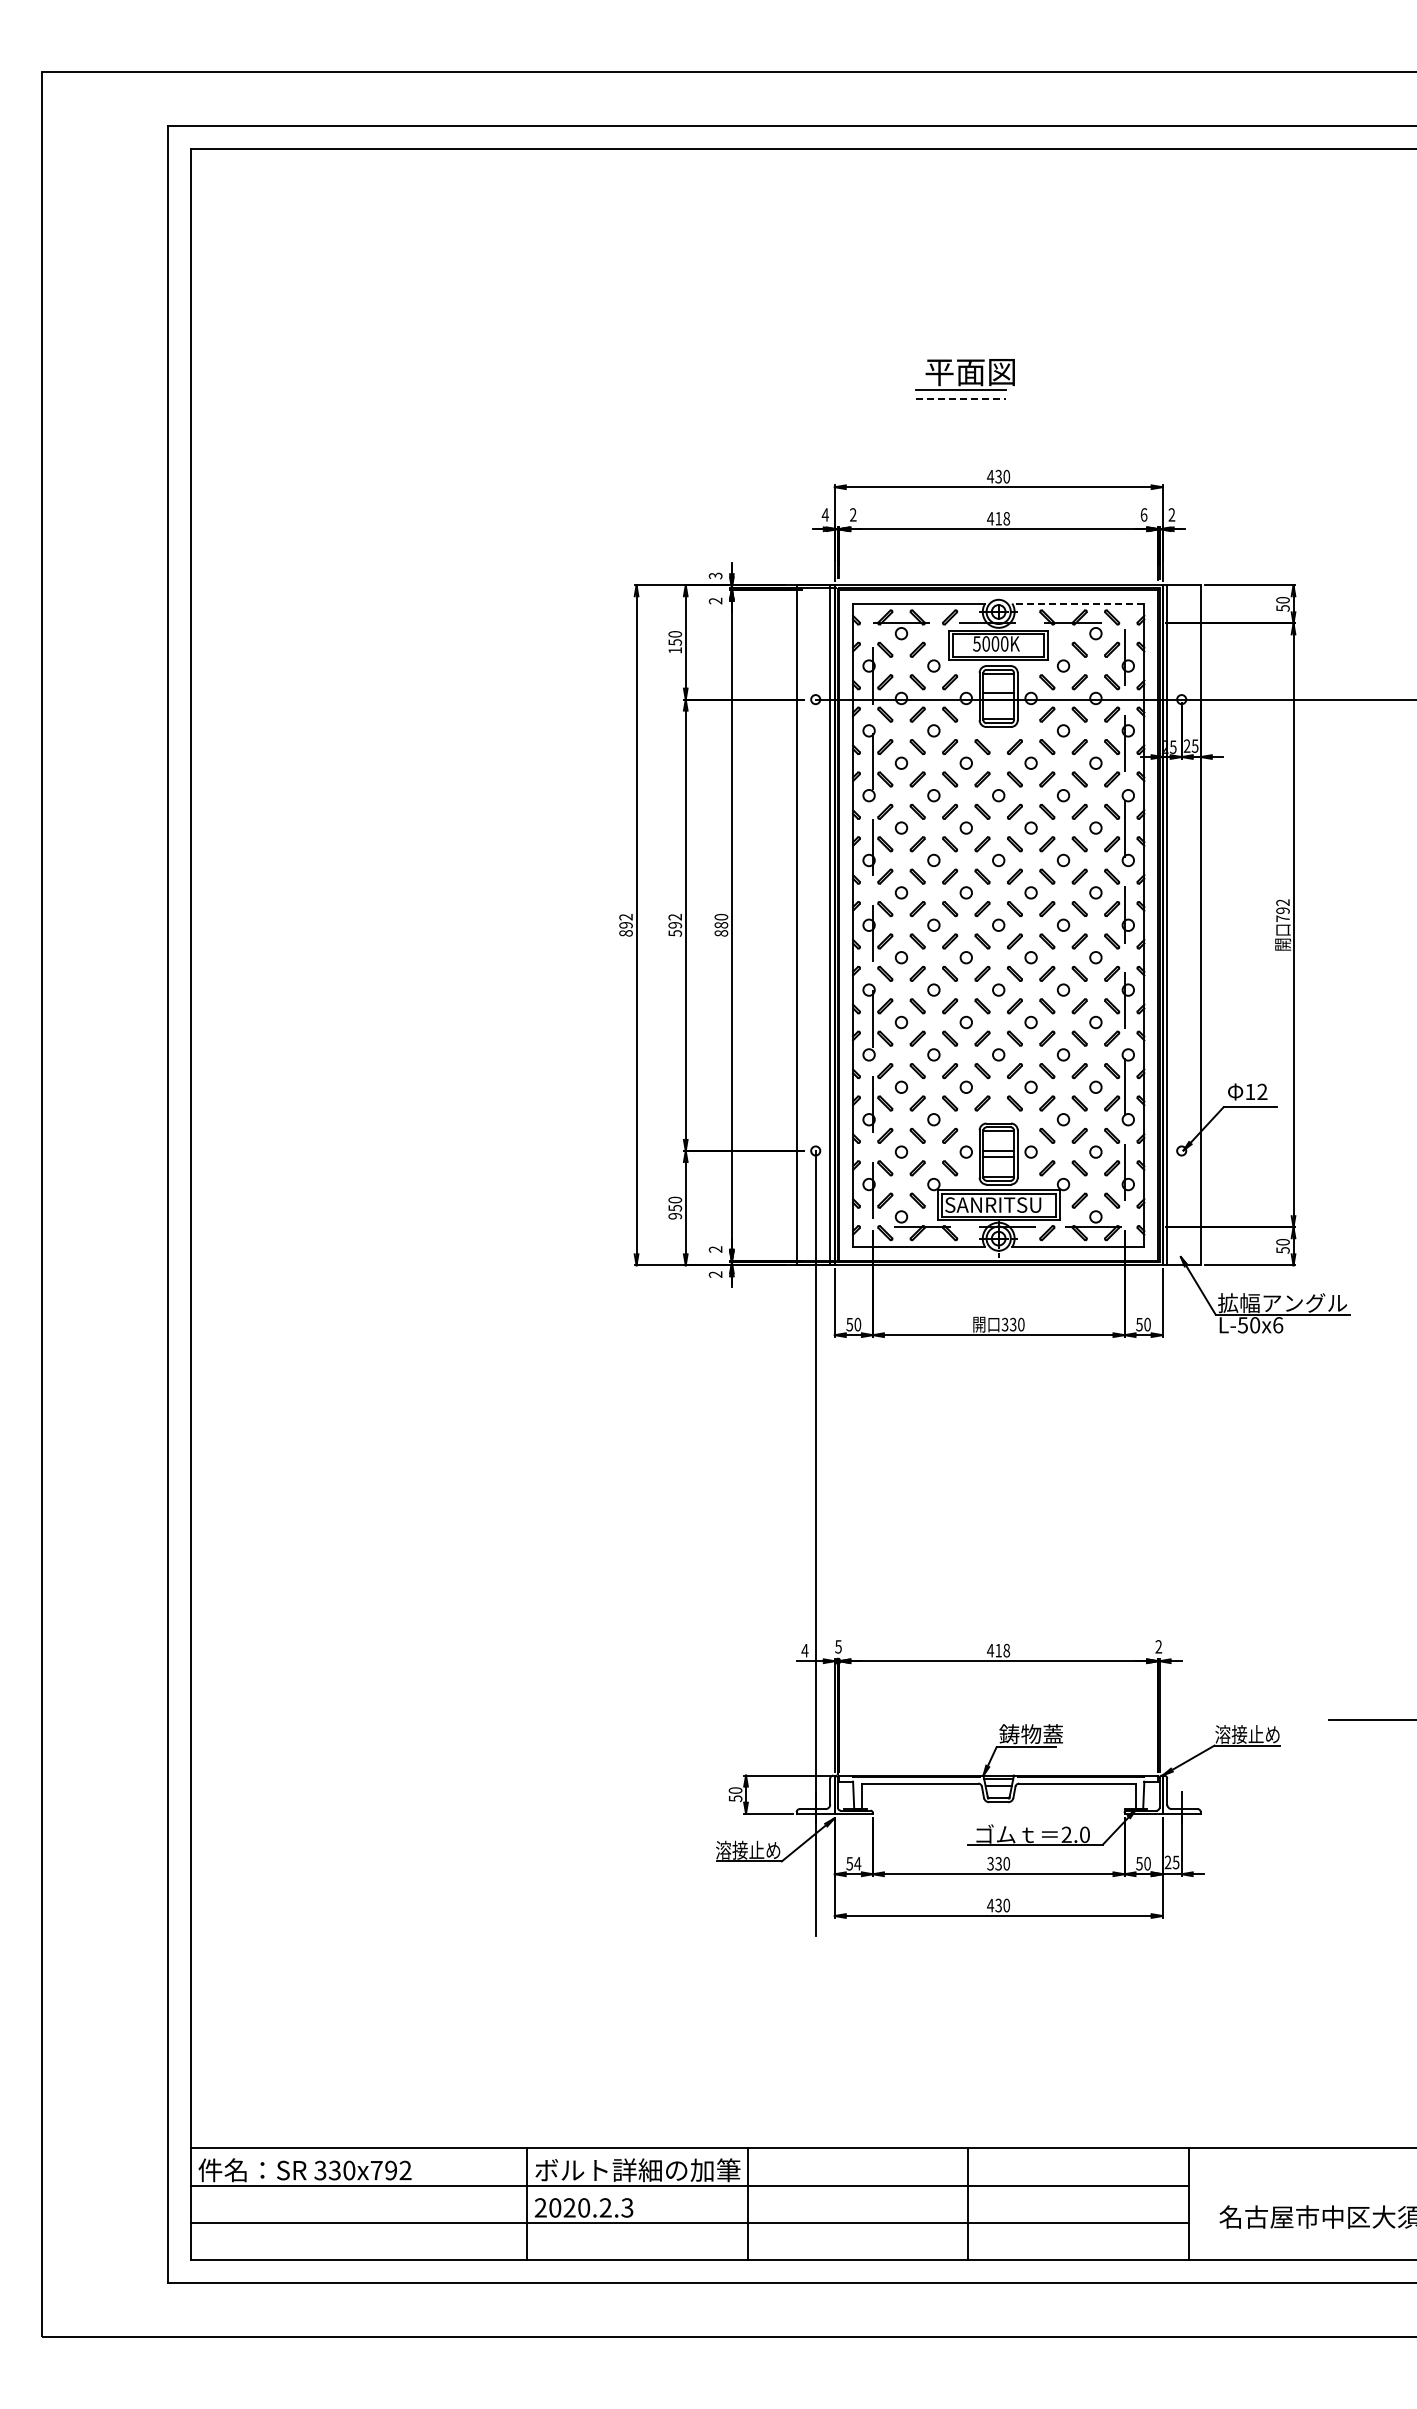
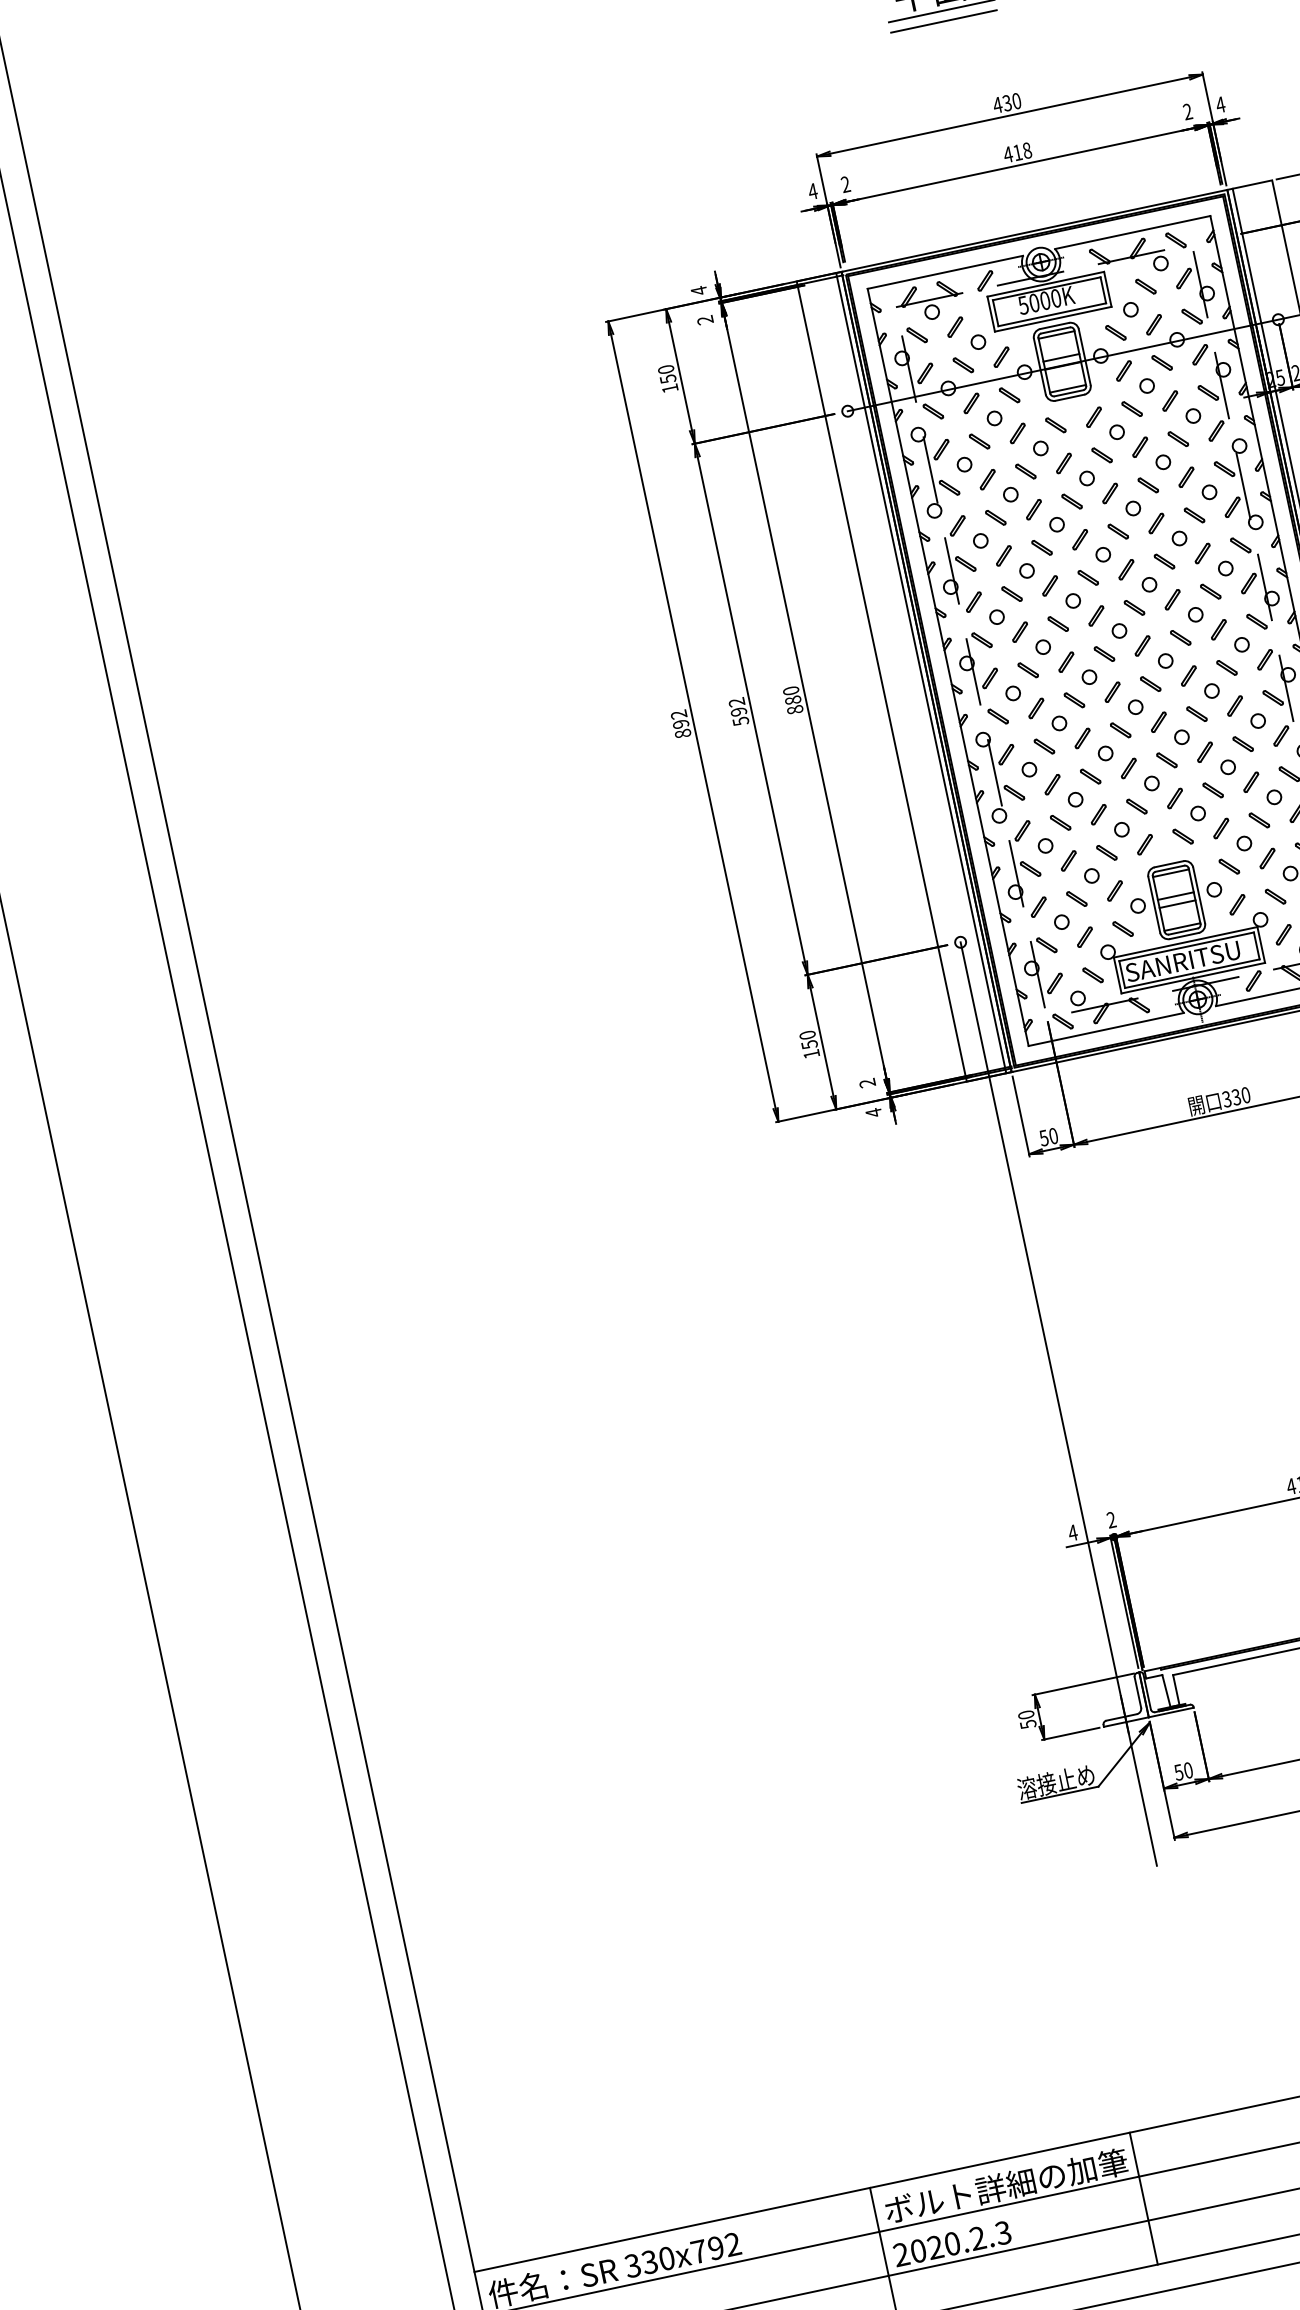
line: (961, 399) -> (944, 21), dashed -> solid
text: (1143, 514) -> (1187, 111), 6 -> 2
text: (1171, 514) -> (1220, 104), 2 -> 4
text: (715, 575) -> (698, 290), 3 -> 4
line: (1077, 603) -> (1131, 232), dashed -> solid
text: (675, 1216) -> (812, 1054), 950 -> 150
text: (715, 1274) -> (873, 1112), 2 -> 4
text: (838, 1646) -> (1111, 1519), 5 -> 2
text: (857, 1863) -> (1187, 1770), 54 -> 50

